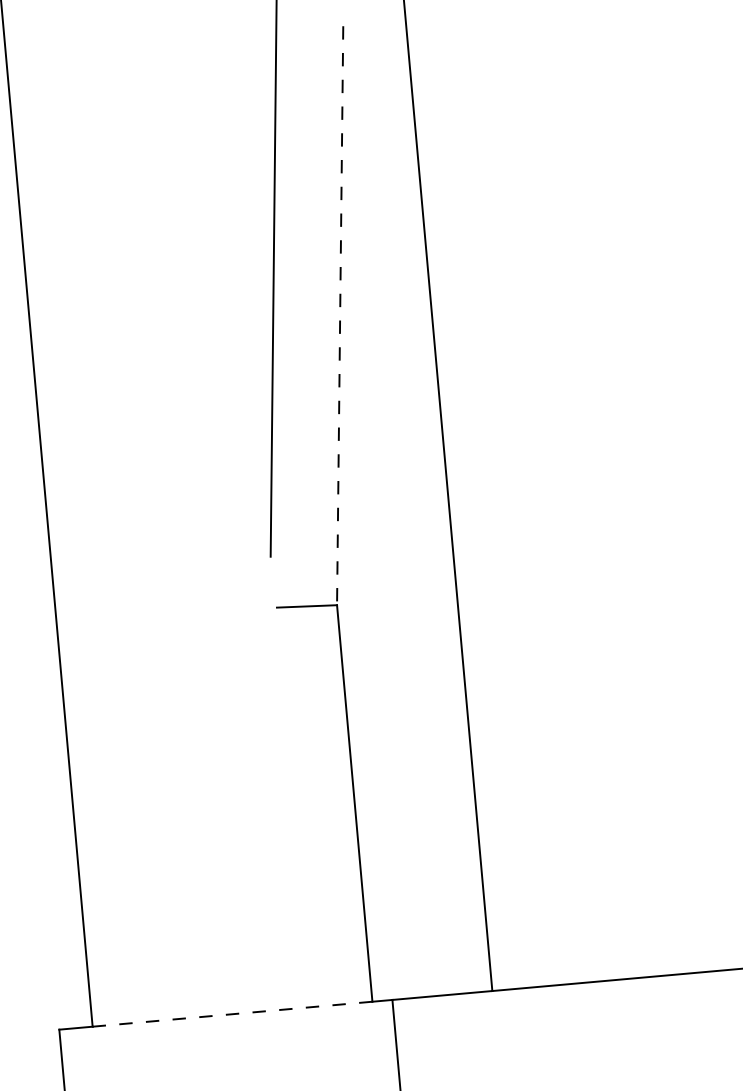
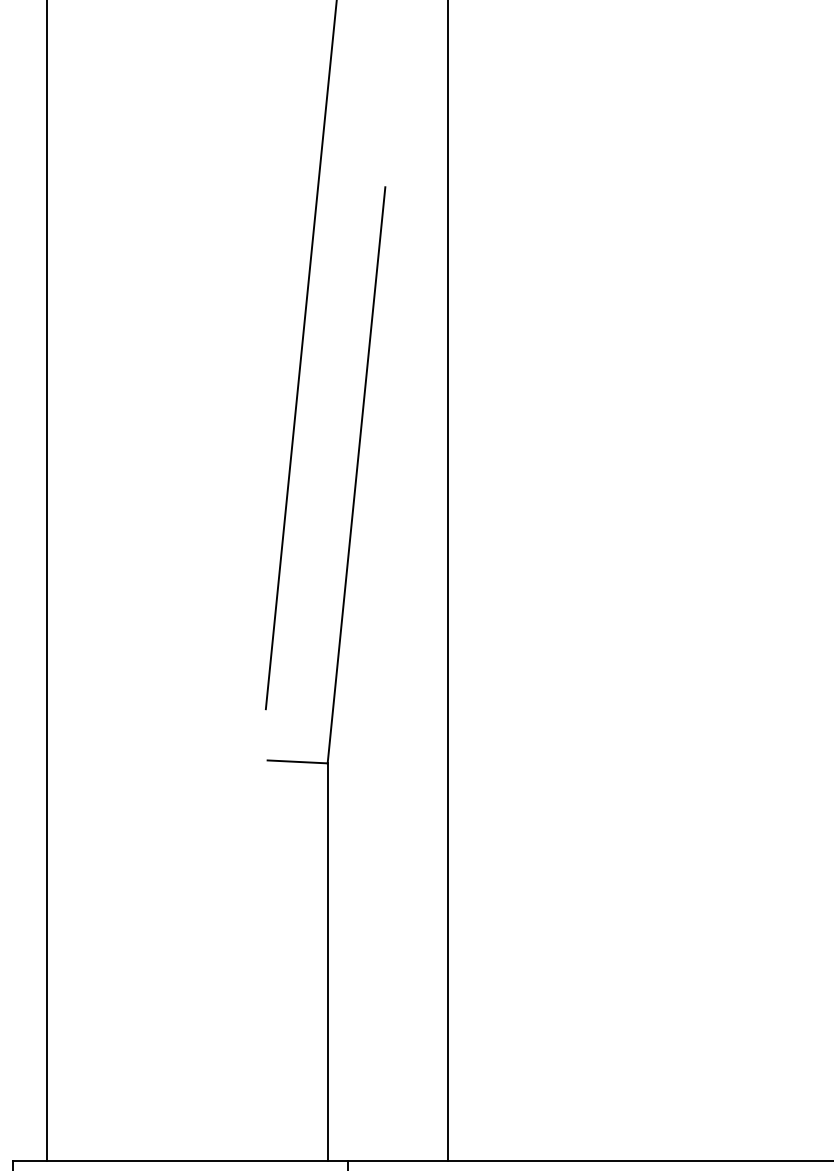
line: (340, 315) -> (356, 475), dashed -> solid
line: (232, 1014) -> (187, 1161), dashed -> solid

